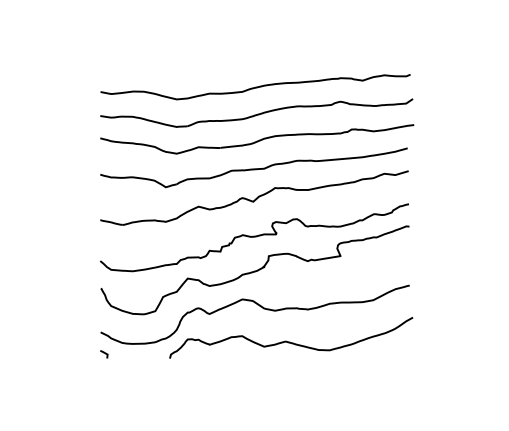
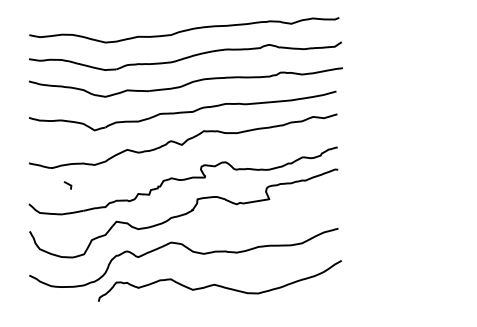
line: (104, 353) -> (68, 184), moved

